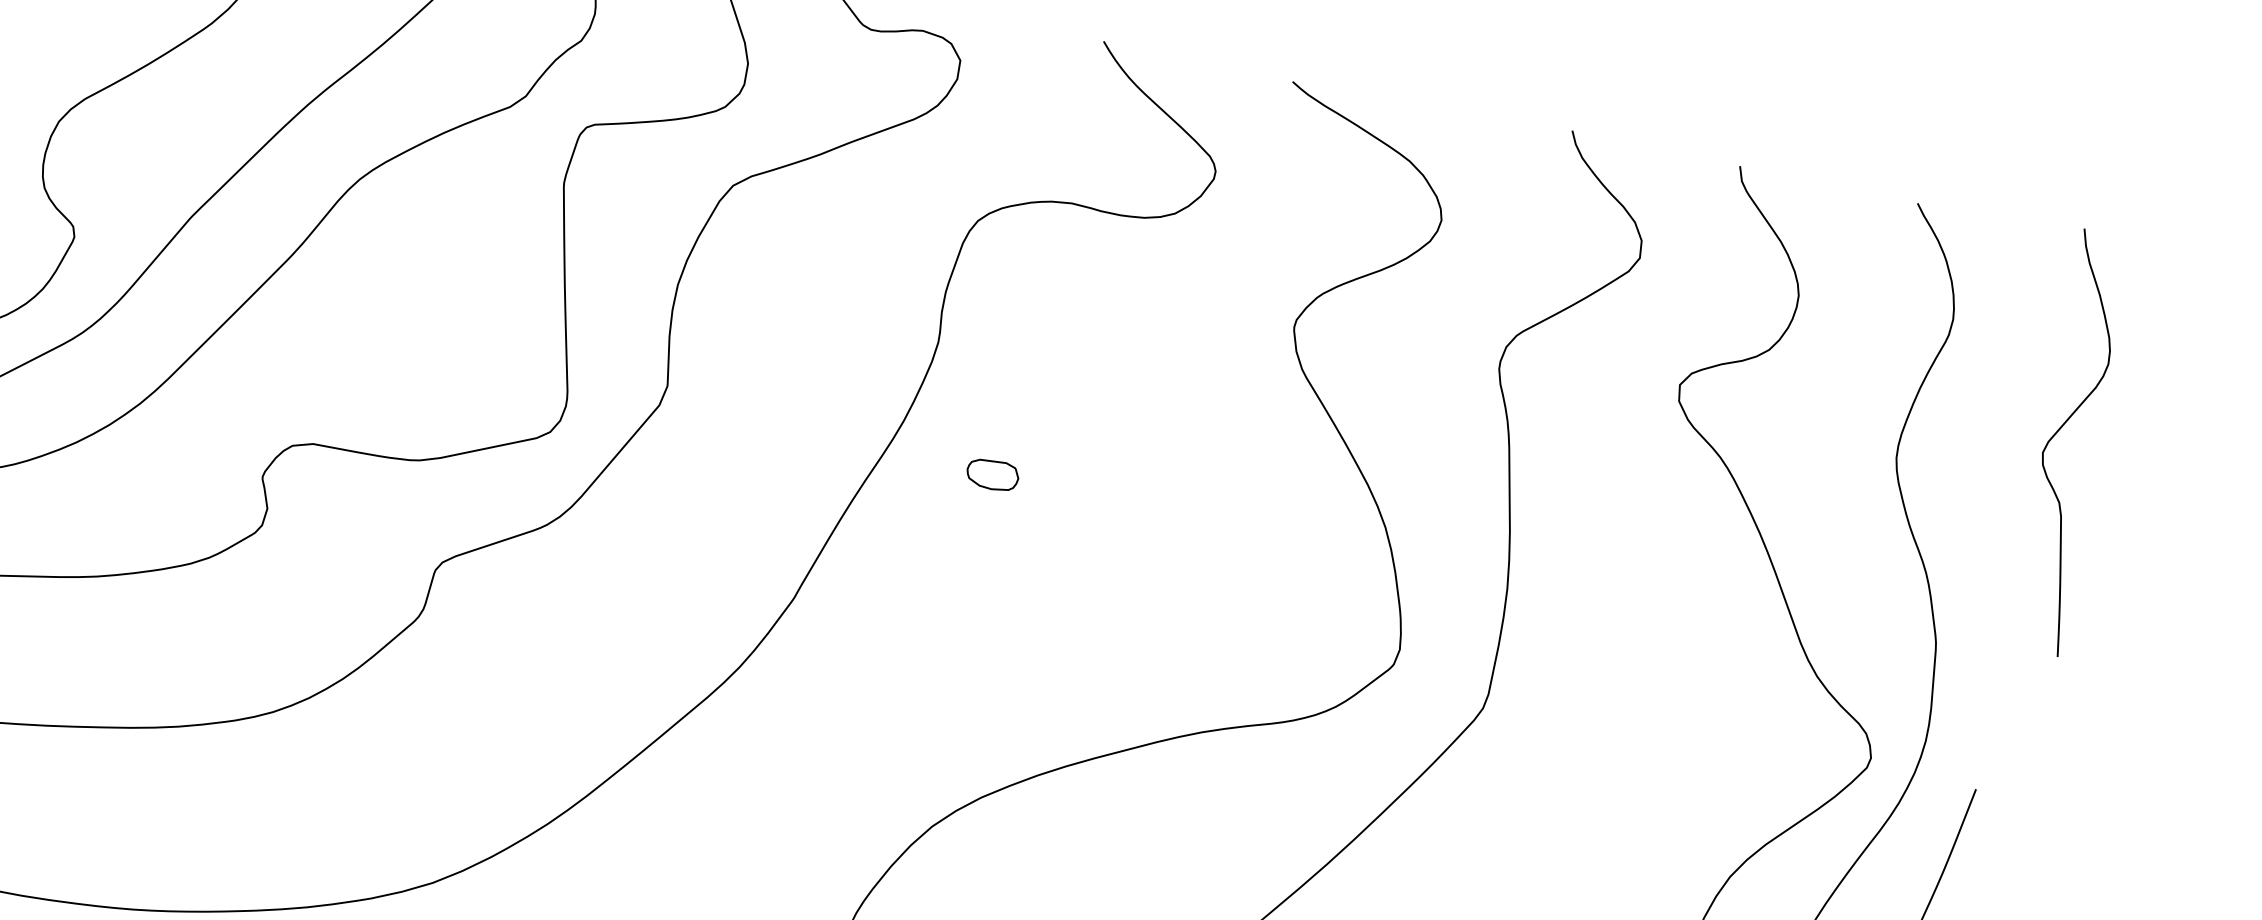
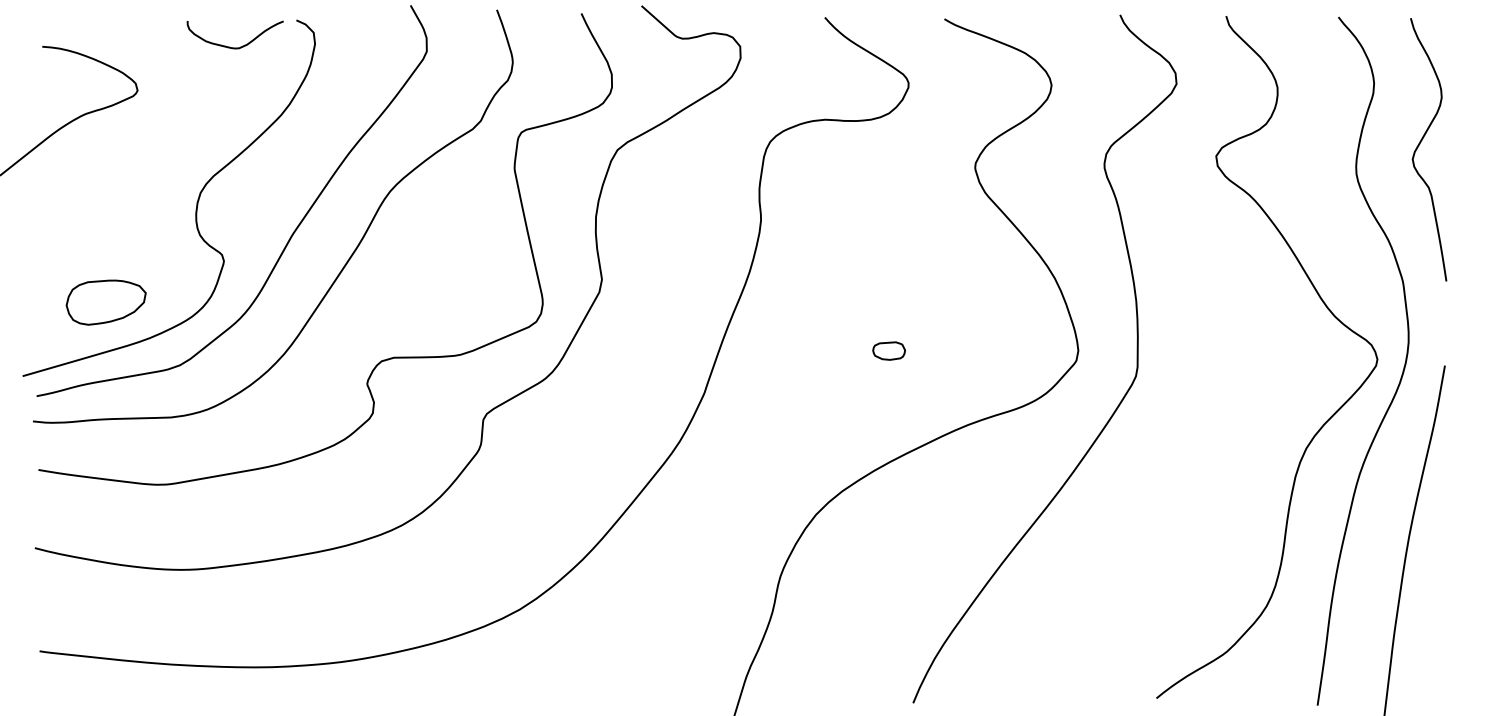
curve: (2059, 431) -> (1420, 144), moved
part: (991, 473) -> (888, 350), moved

